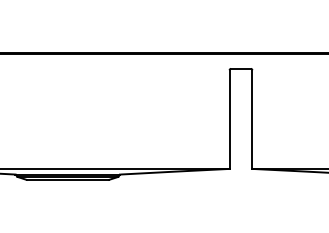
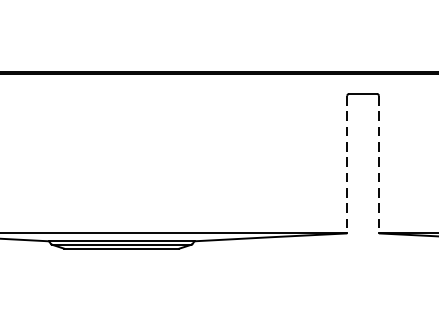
line: (229, 120) -> (347, 165), solid -> dashed
line: (252, 120) -> (379, 165), solid -> dashed

